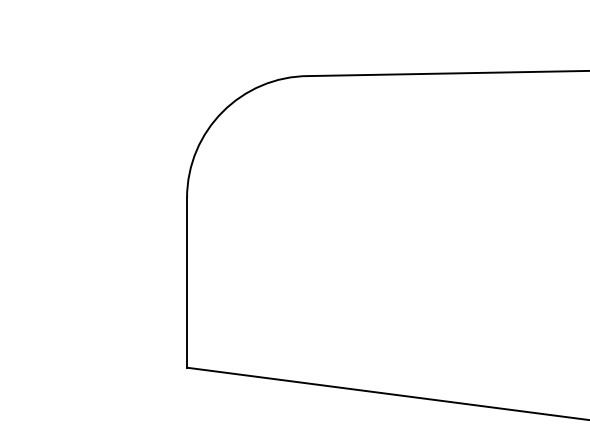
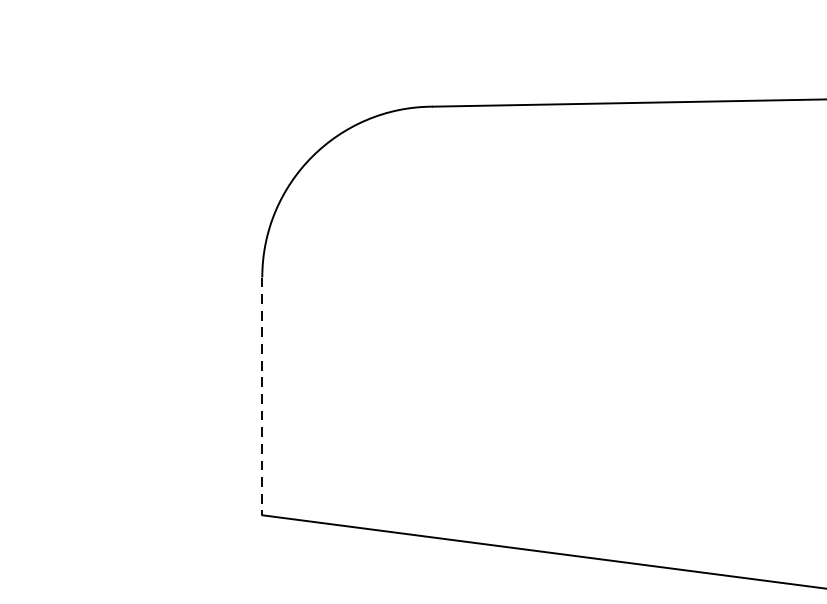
line: (187, 282) -> (262, 395), solid -> dashed

